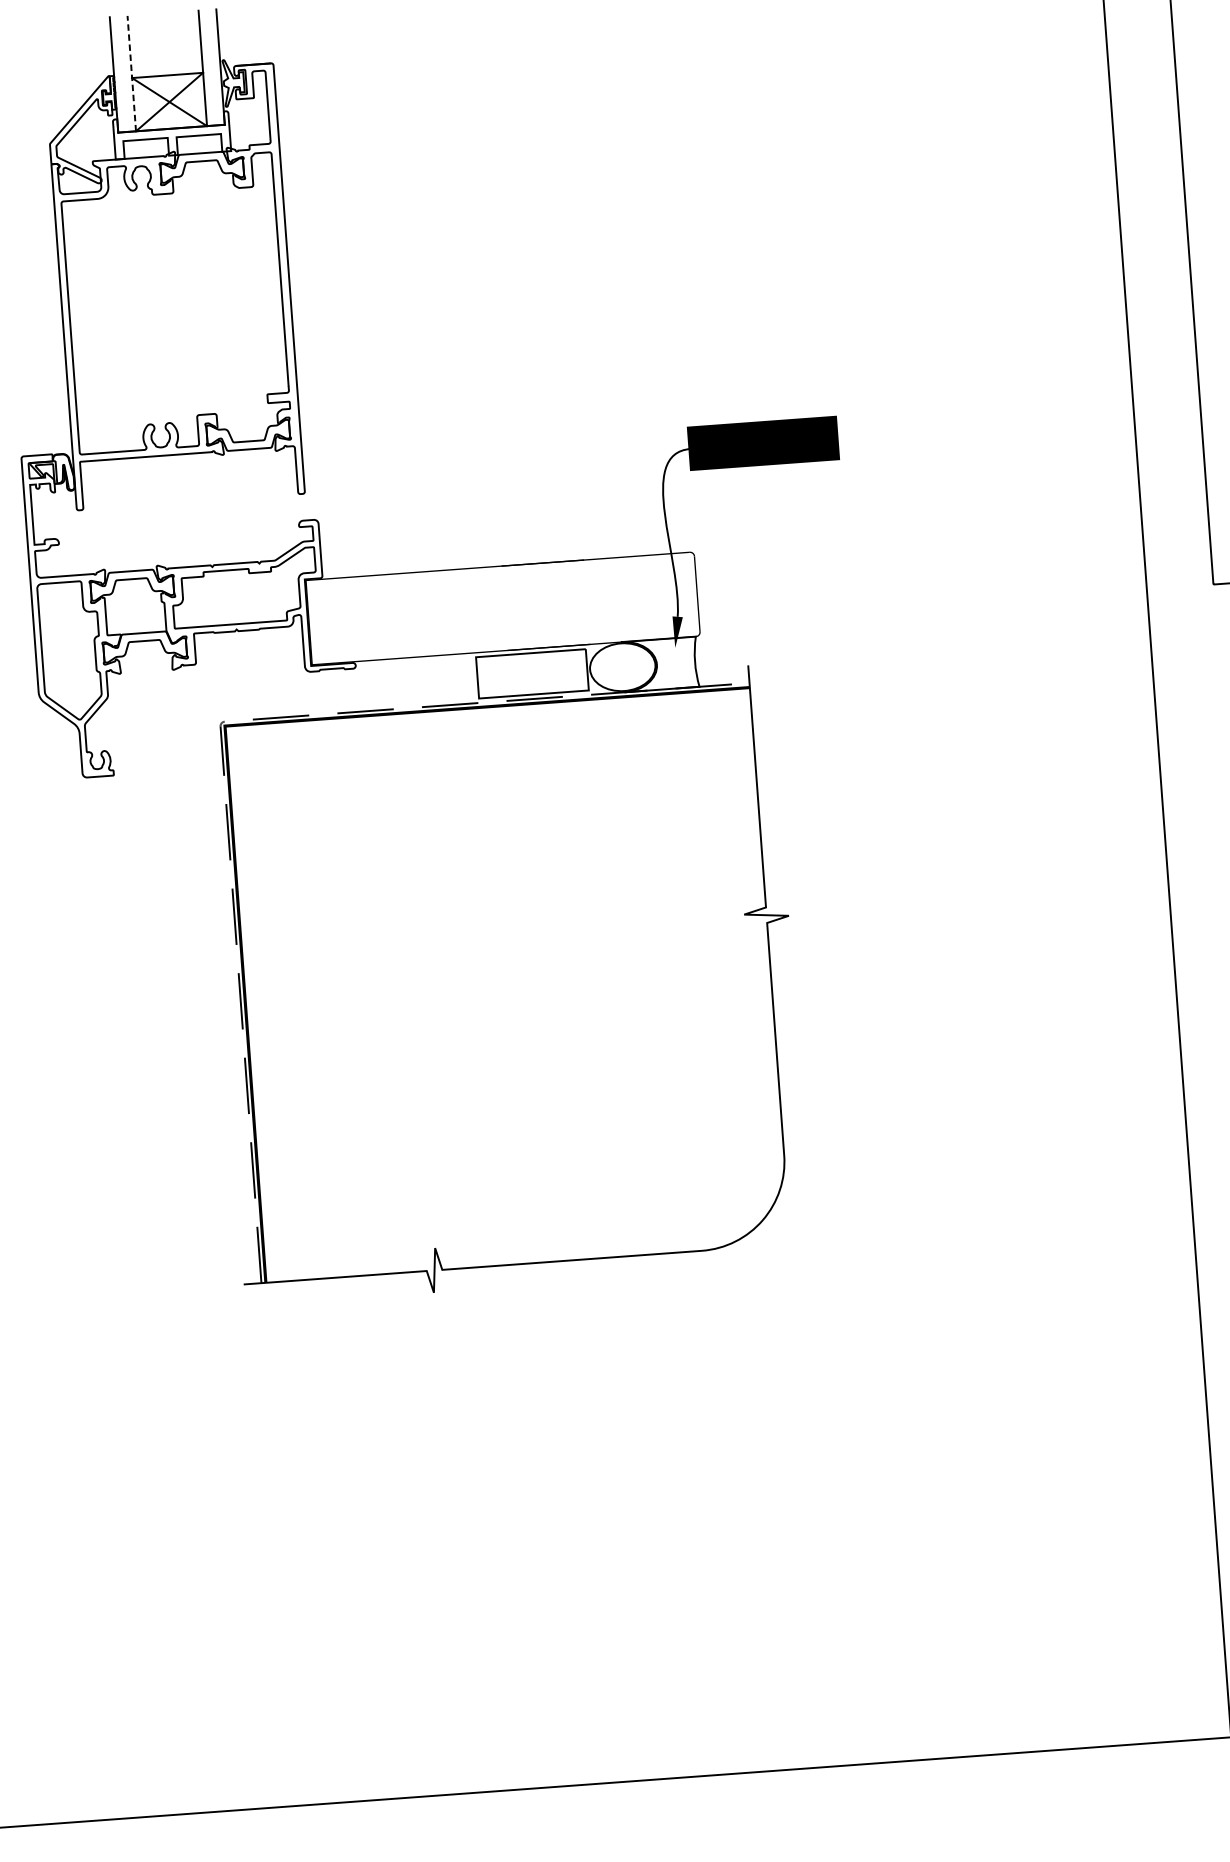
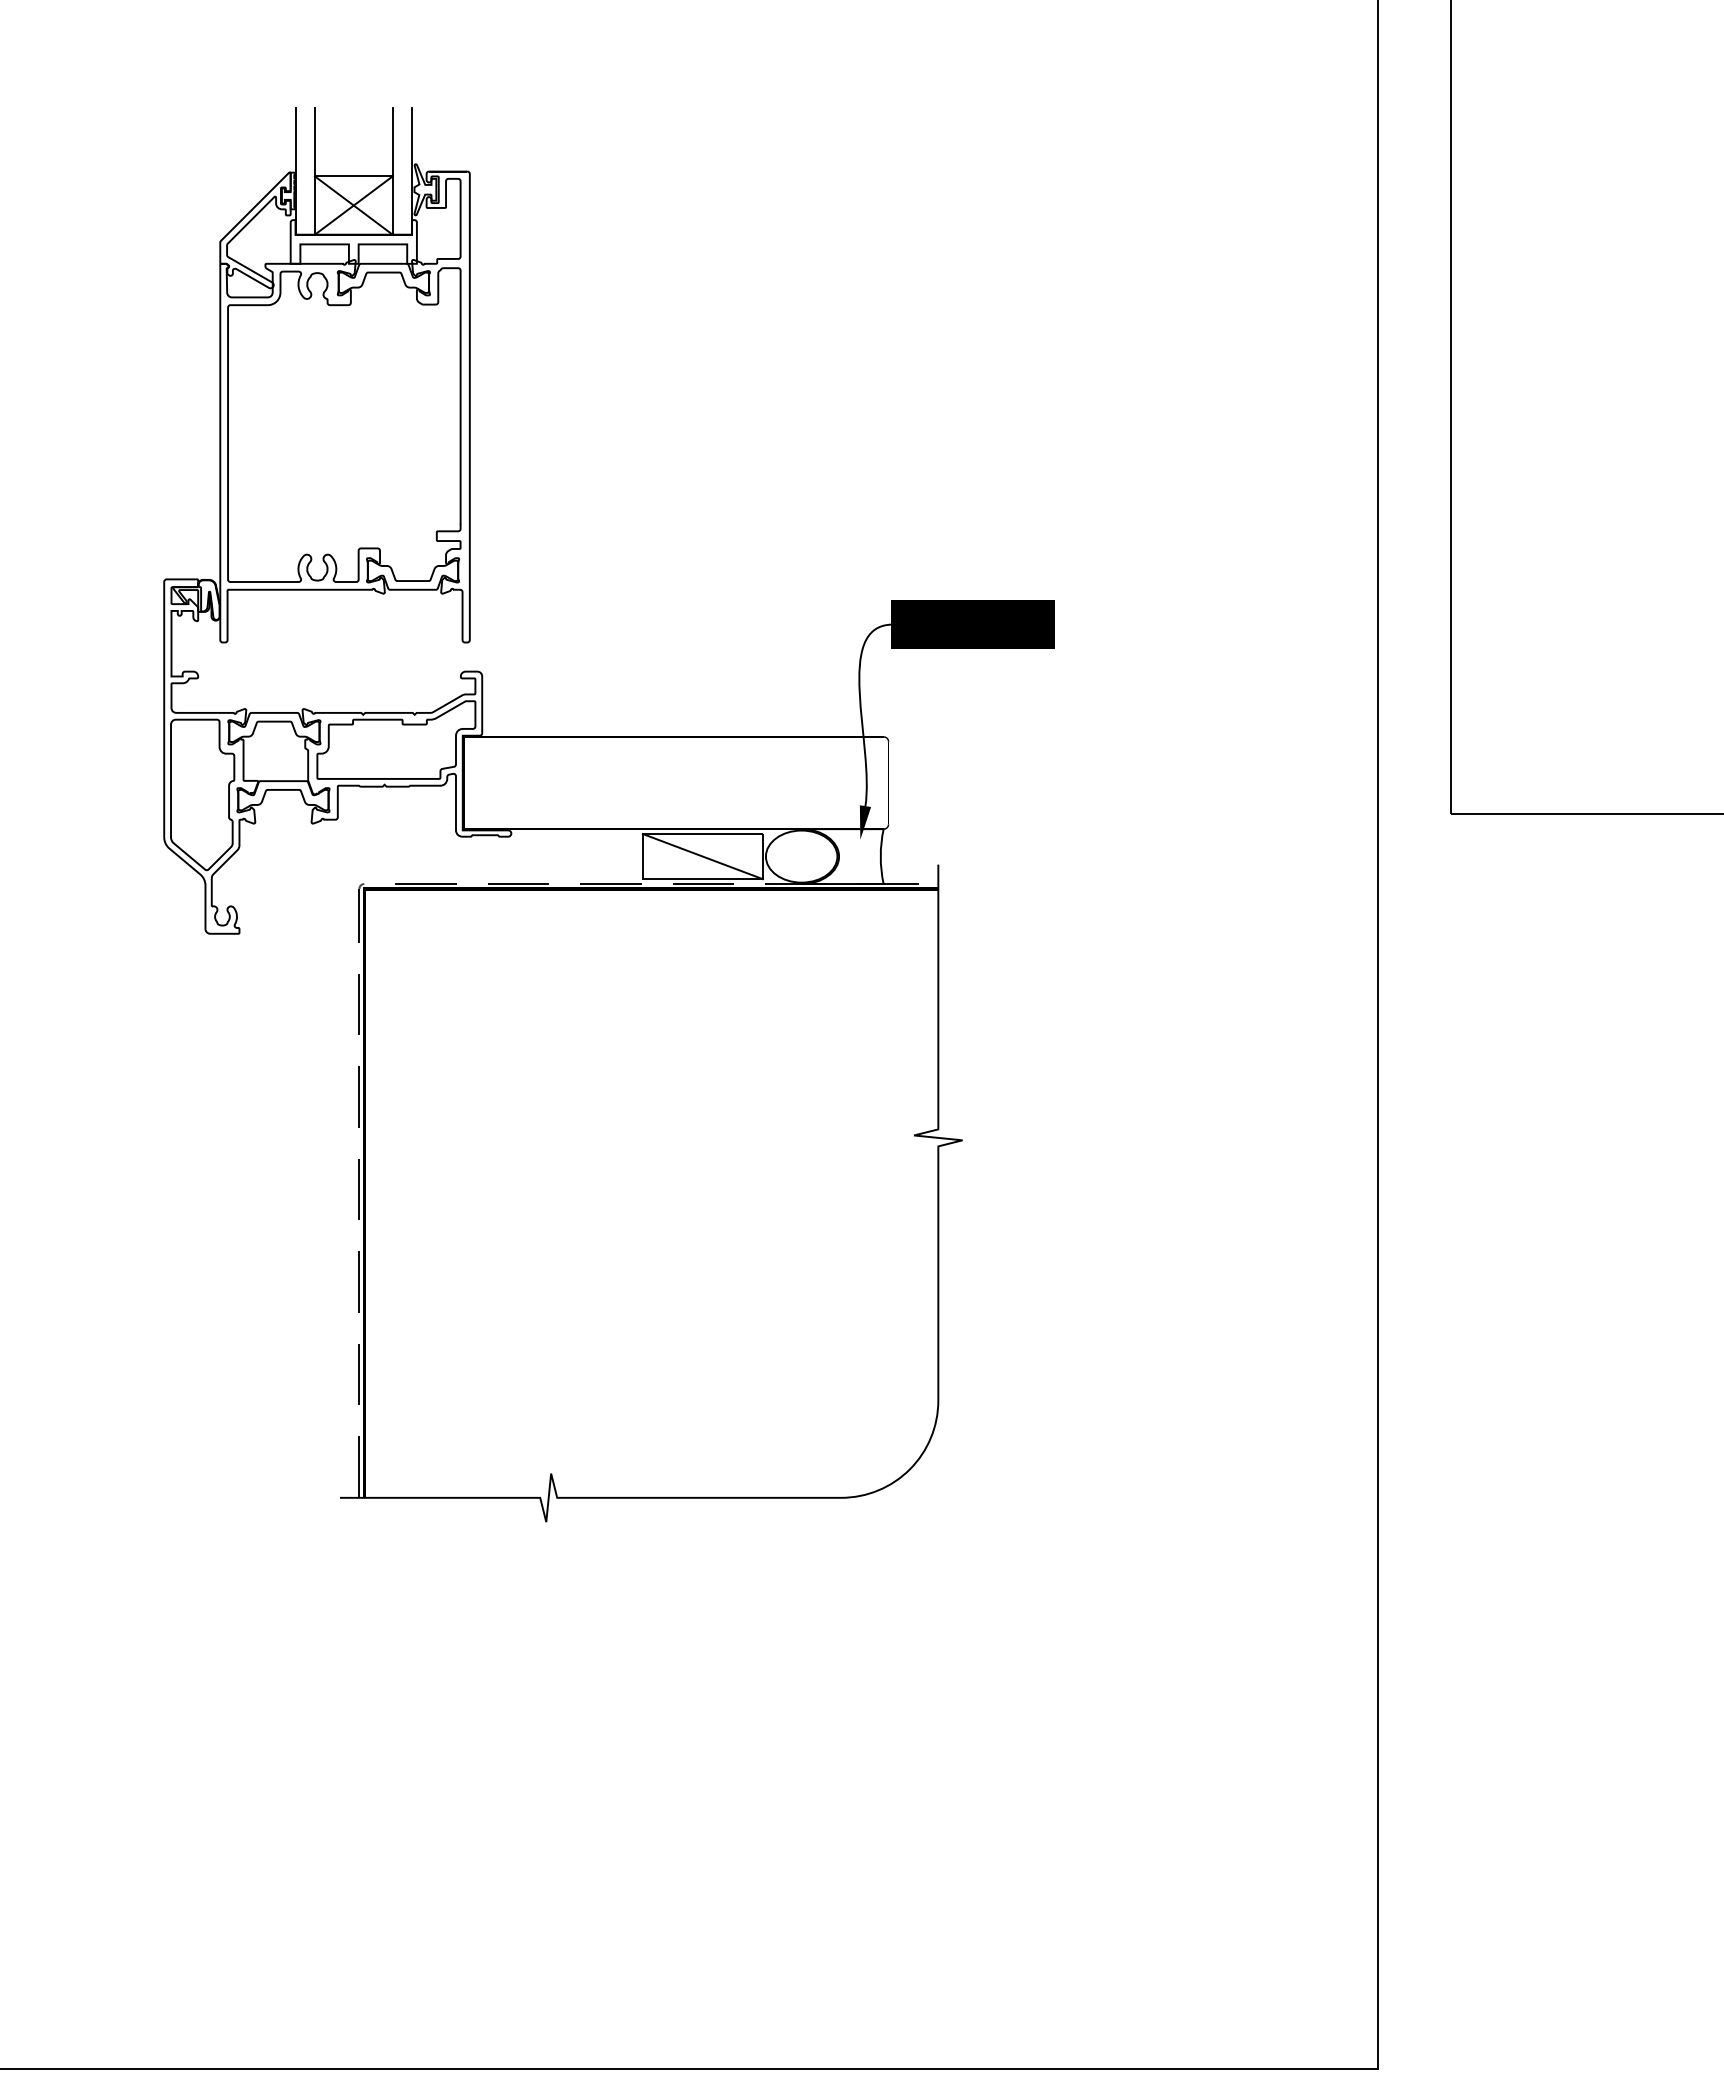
line: (131, 73) -> (314, 171), dashed -> solid
line: (532, 673) -> (702, 856), added

